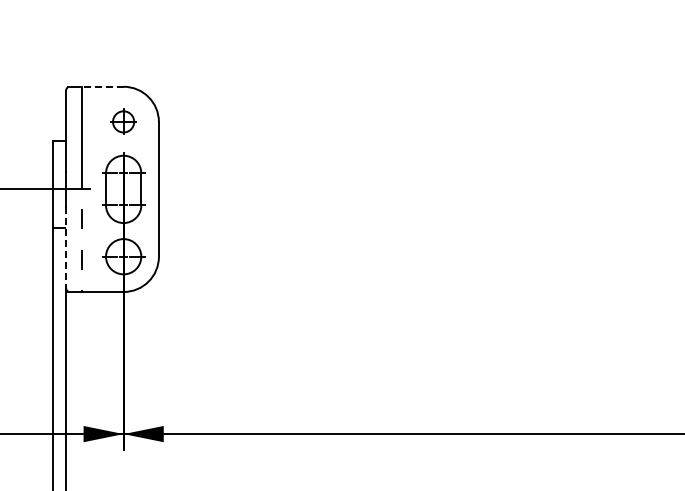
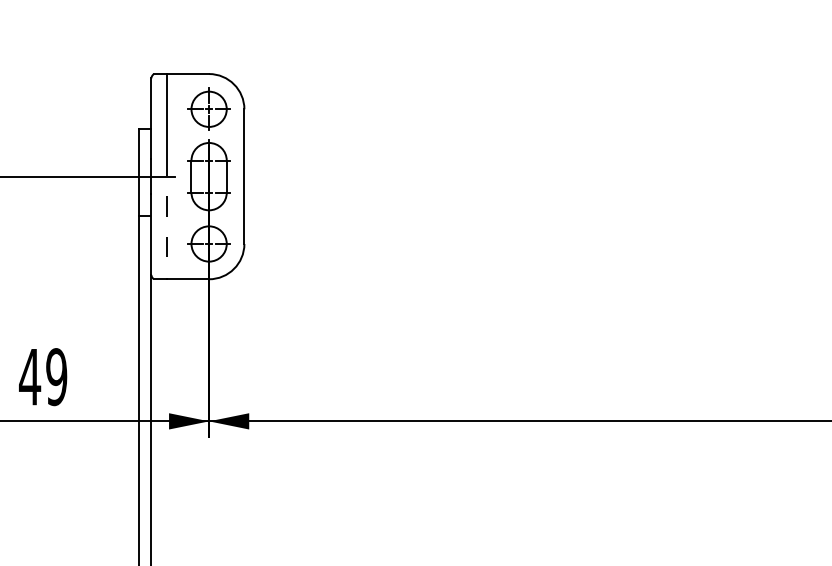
line: (103, 87) -> (188, 74), dashed -> solid
part: (123, 121) -> (208, 108), size x1.67
line: (66, 247) -> (151, 234), dashed -> solid

